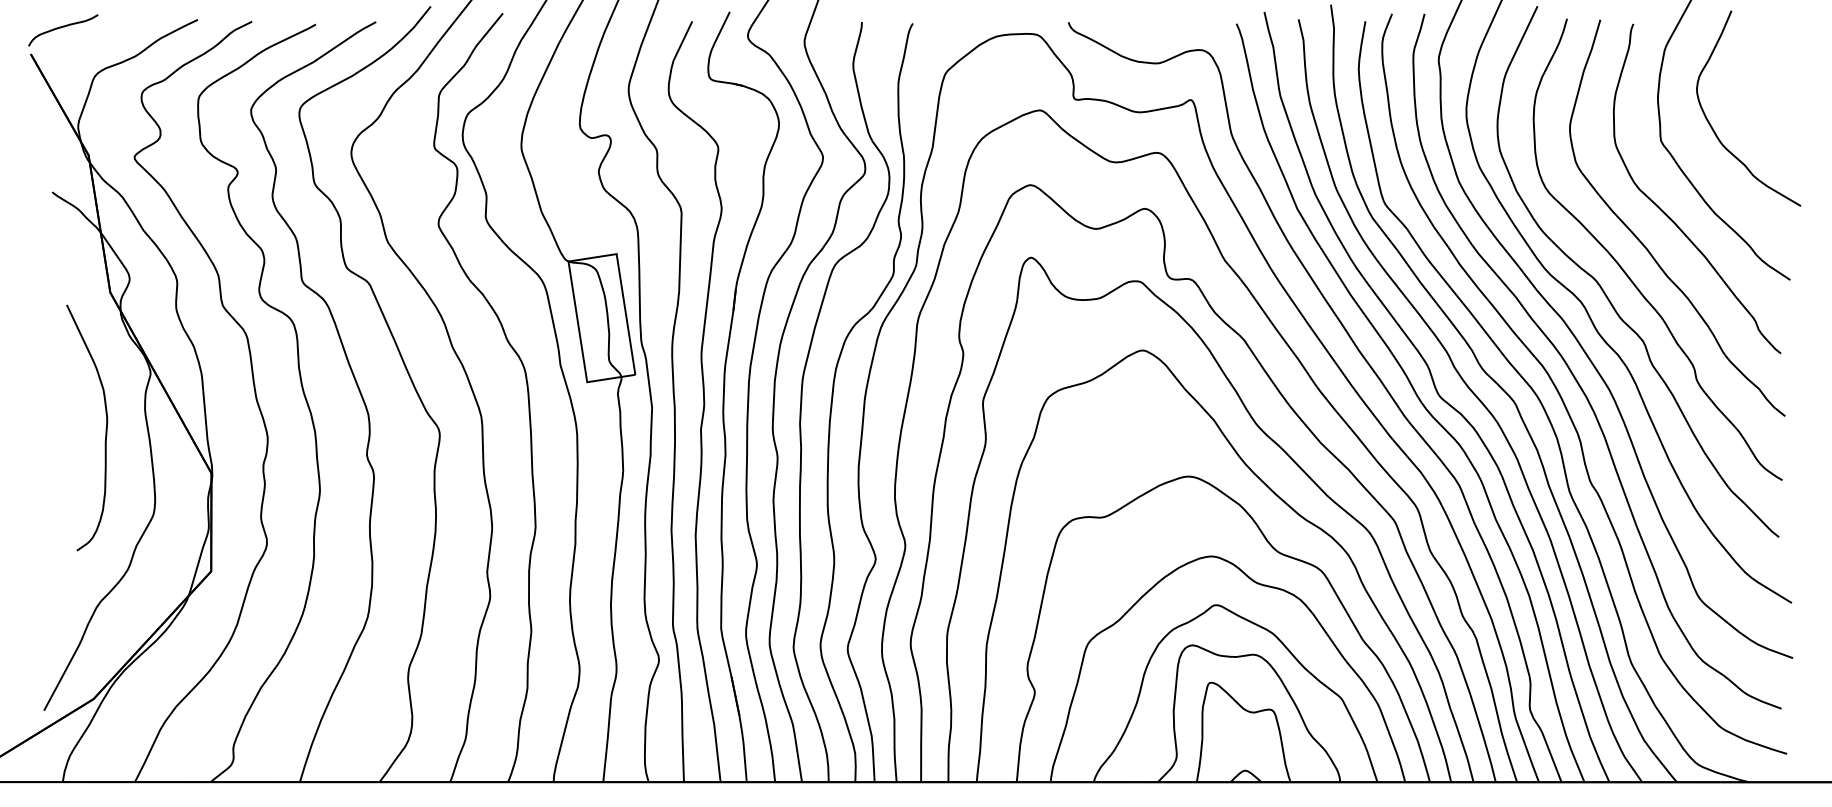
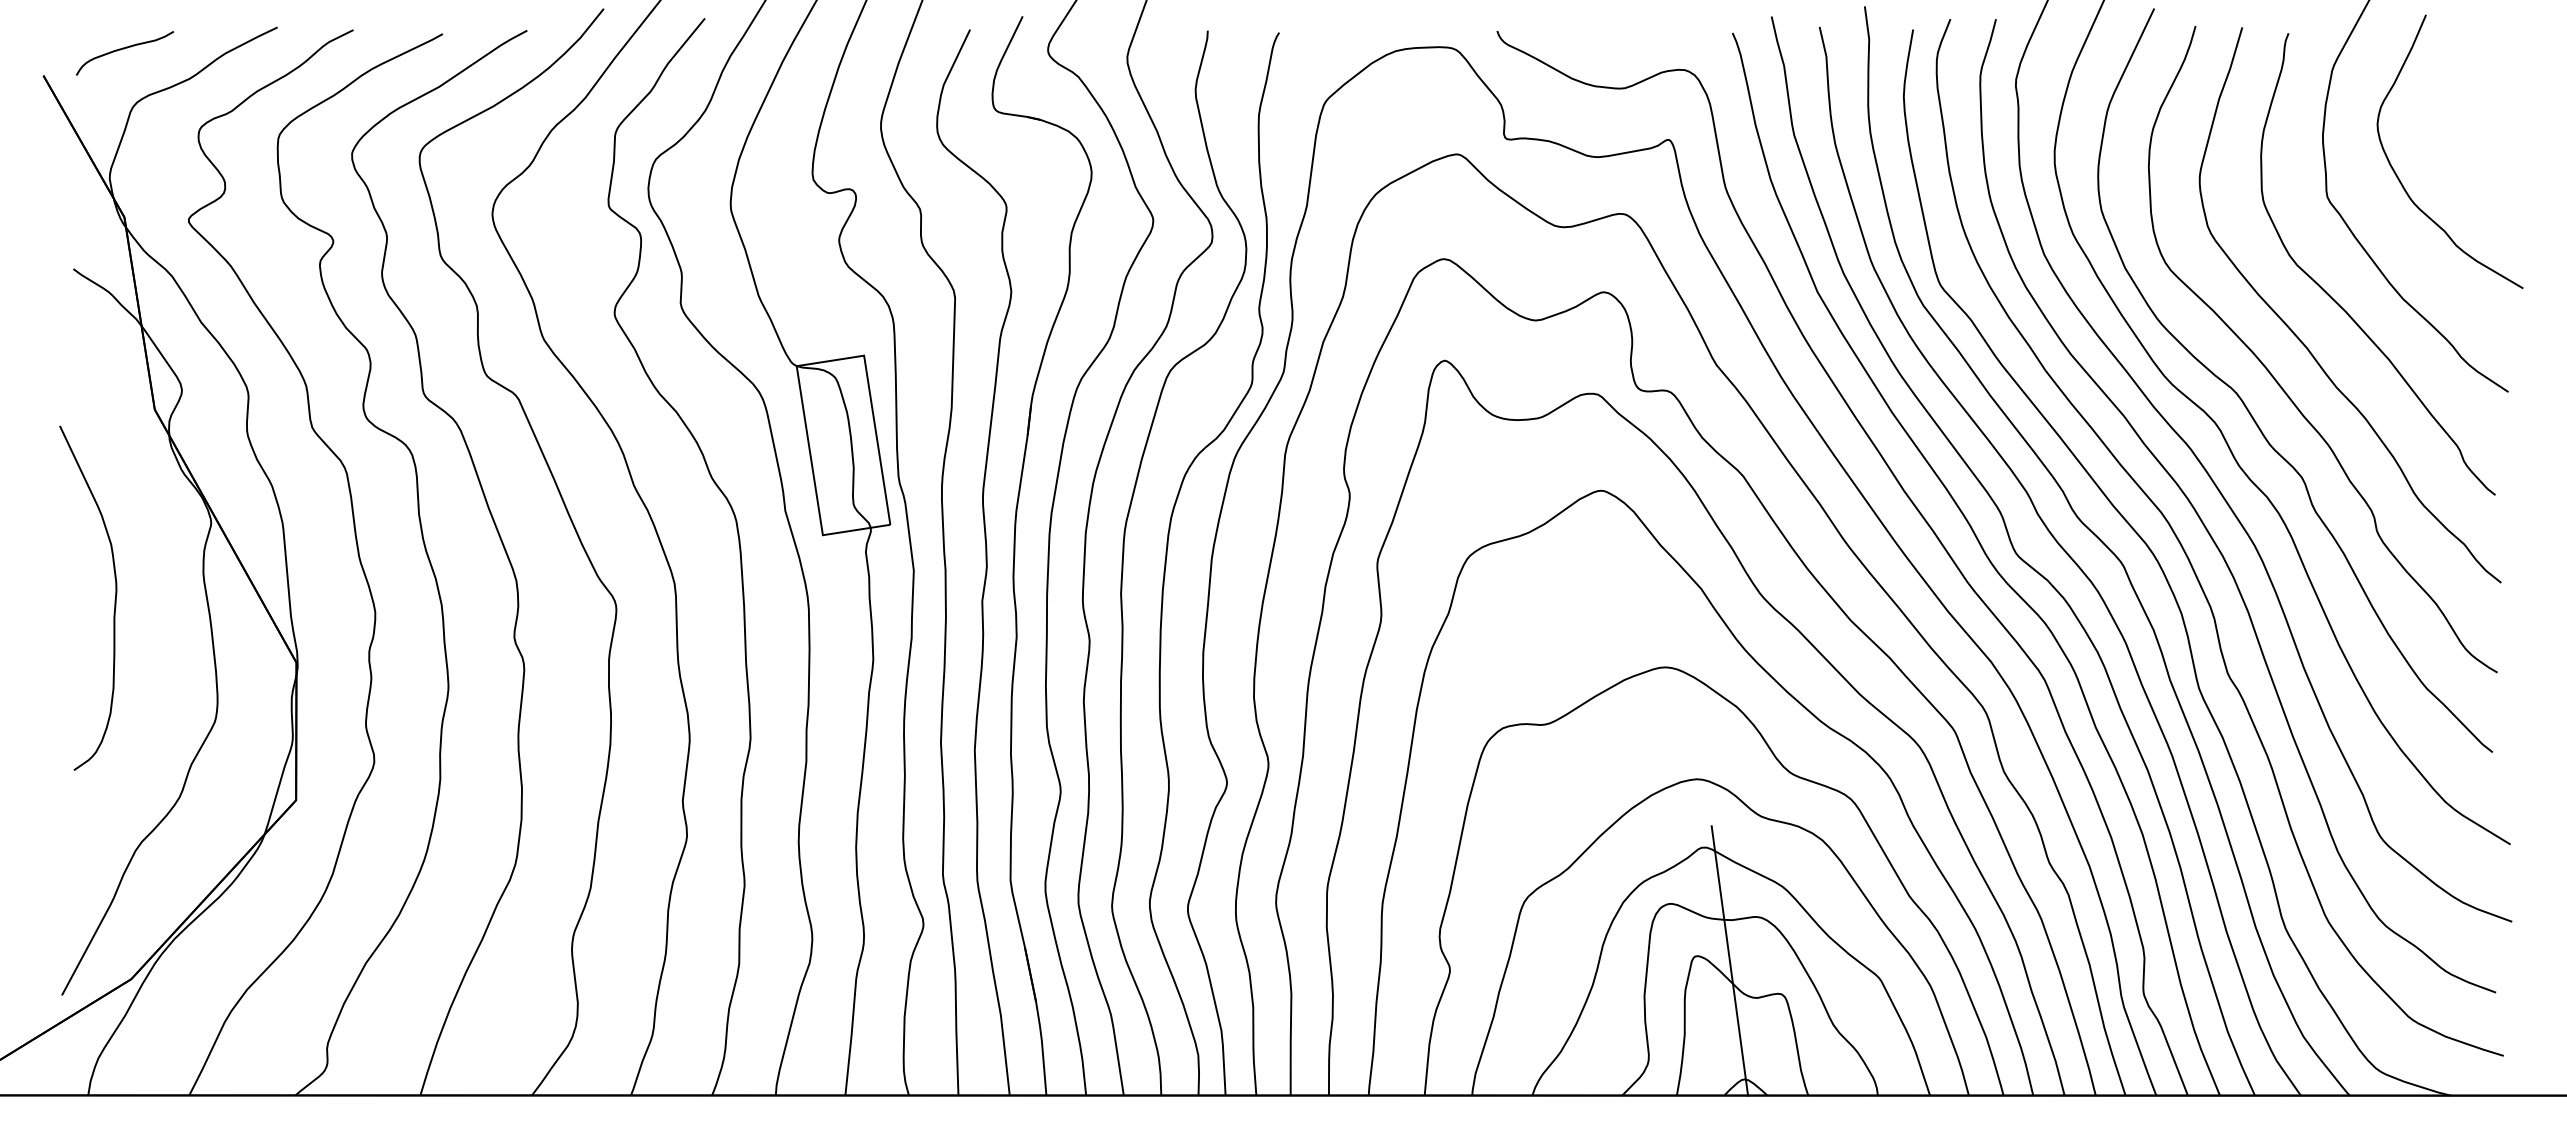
curve: (63, 27) -> (124, 49), moved
curve: (105, 428) -> (114, 599), moved
line: (1234, 685) -> (1729, 960), added

